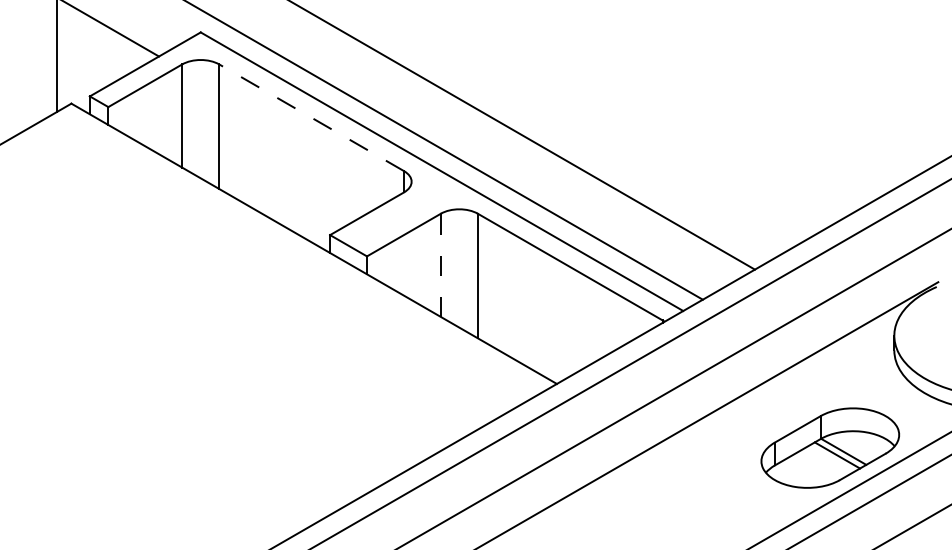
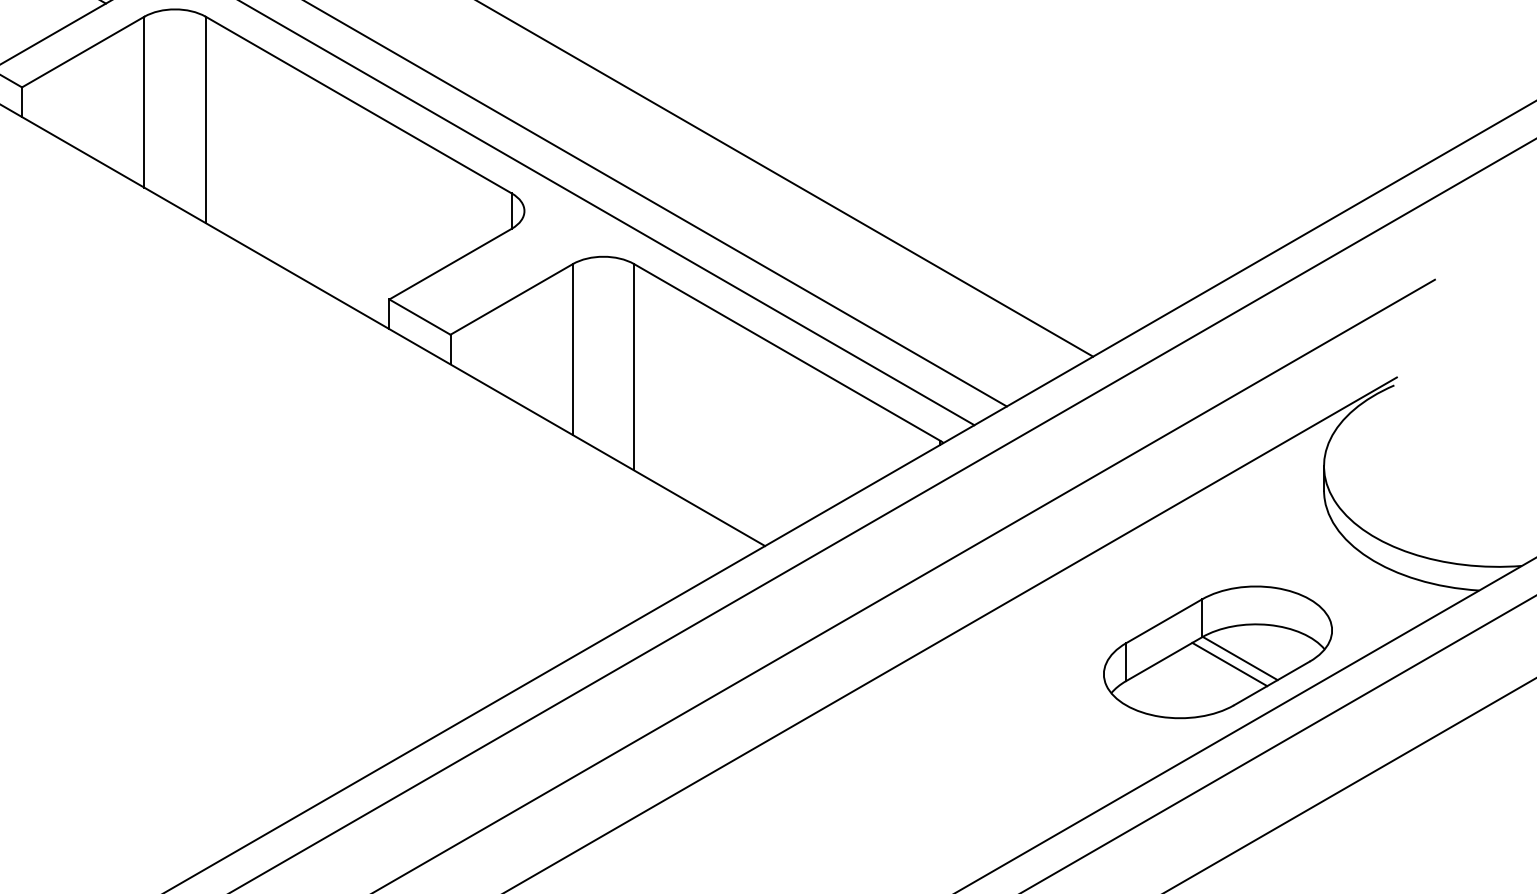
line: (311, 117) -> (358, 104), dashed -> solid
line: (440, 265) -> (572, 349), dashed -> solid

